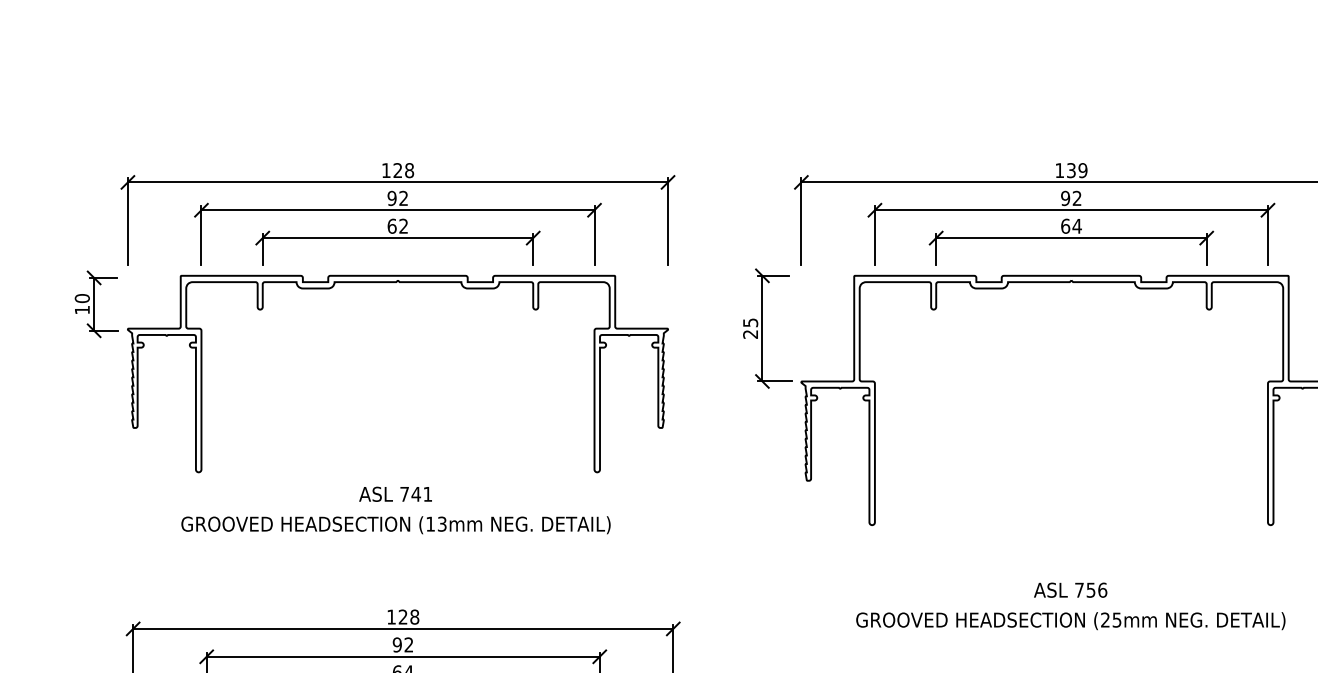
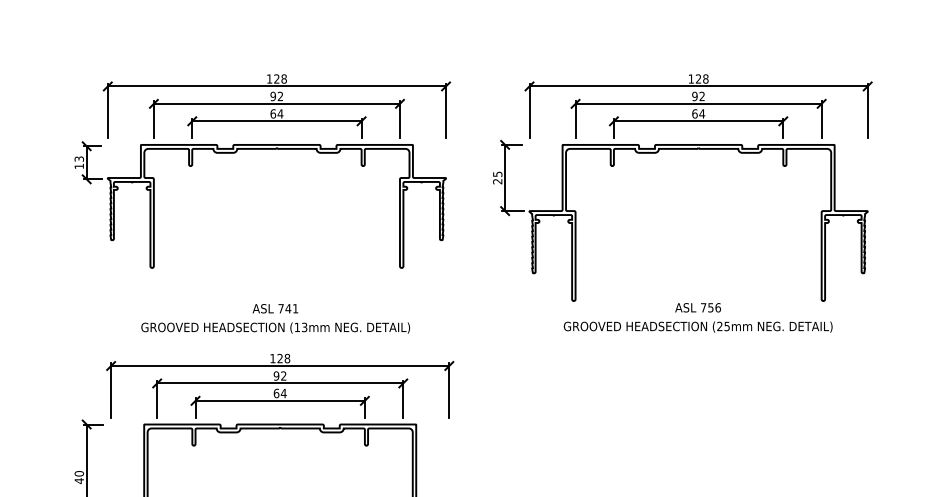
text: (1076, 169) -> (701, 78), 139 -> 128
text: (403, 225) -> (280, 113), 62 -> 64
text: (81, 297) -> (78, 158), 10 -> 13
text: (395, 509) -> (275, 318), moved
text: (1069, 605) -> (697, 317), moved

